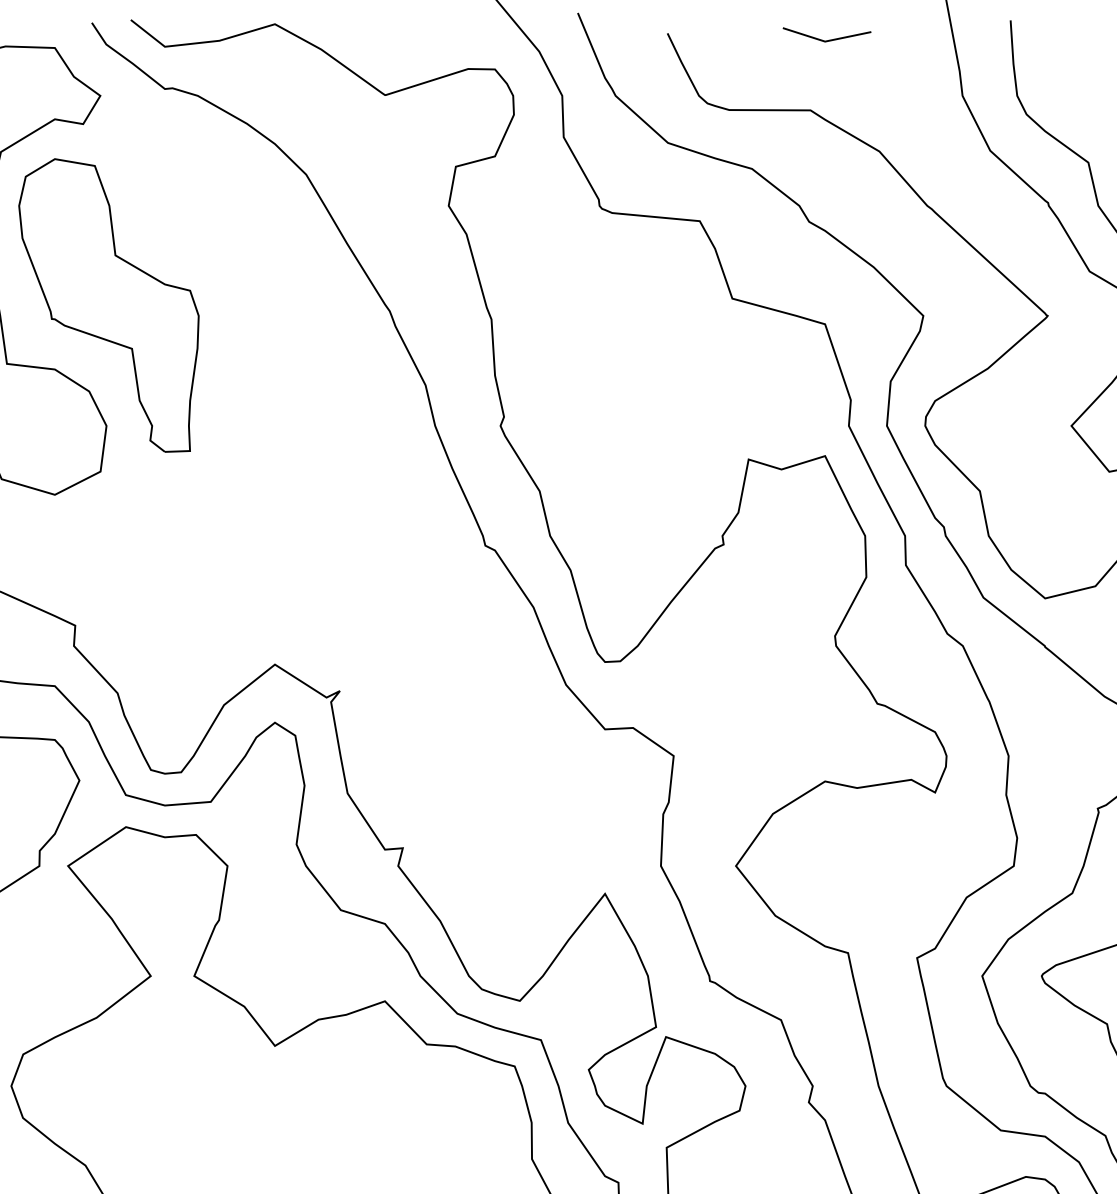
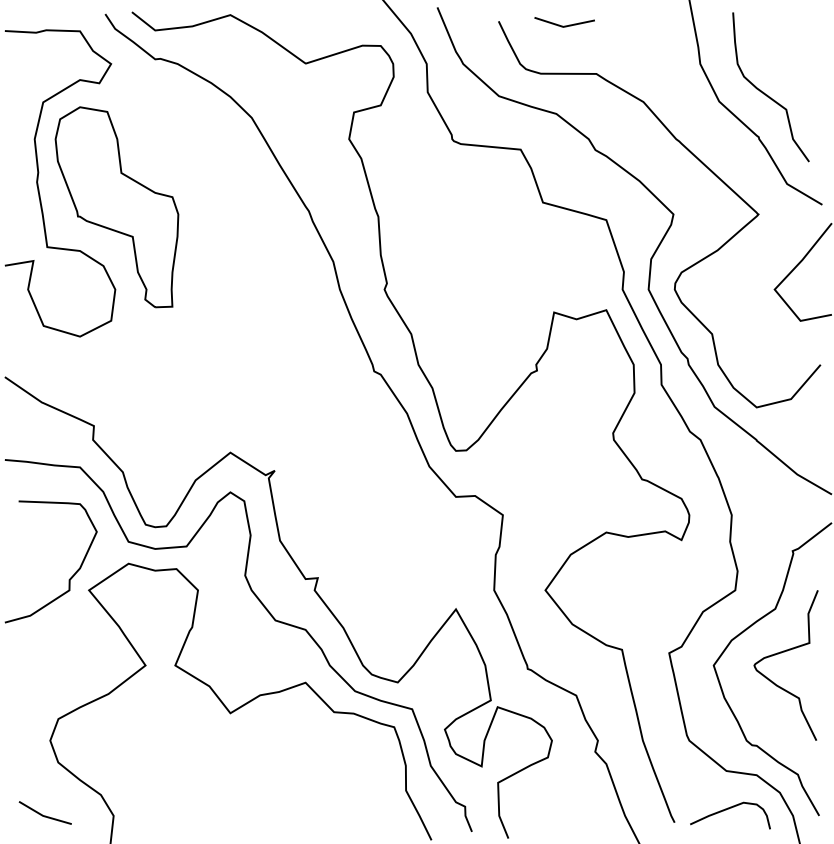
line: (826, 39) -> (564, 25), moved

